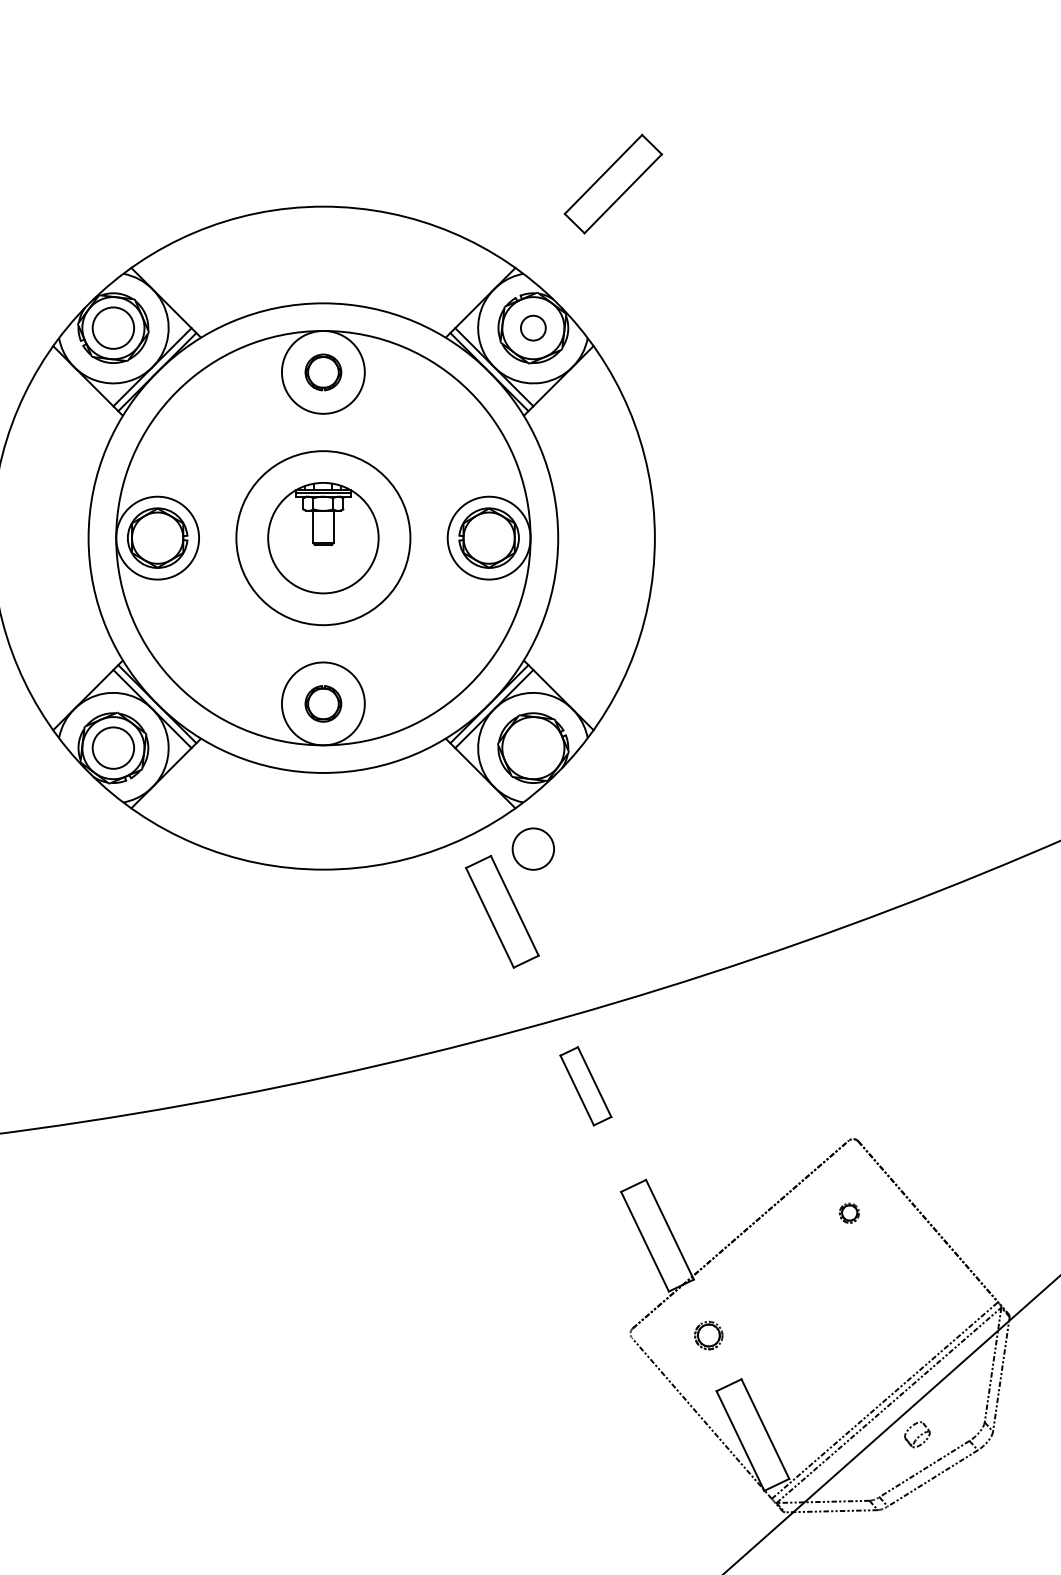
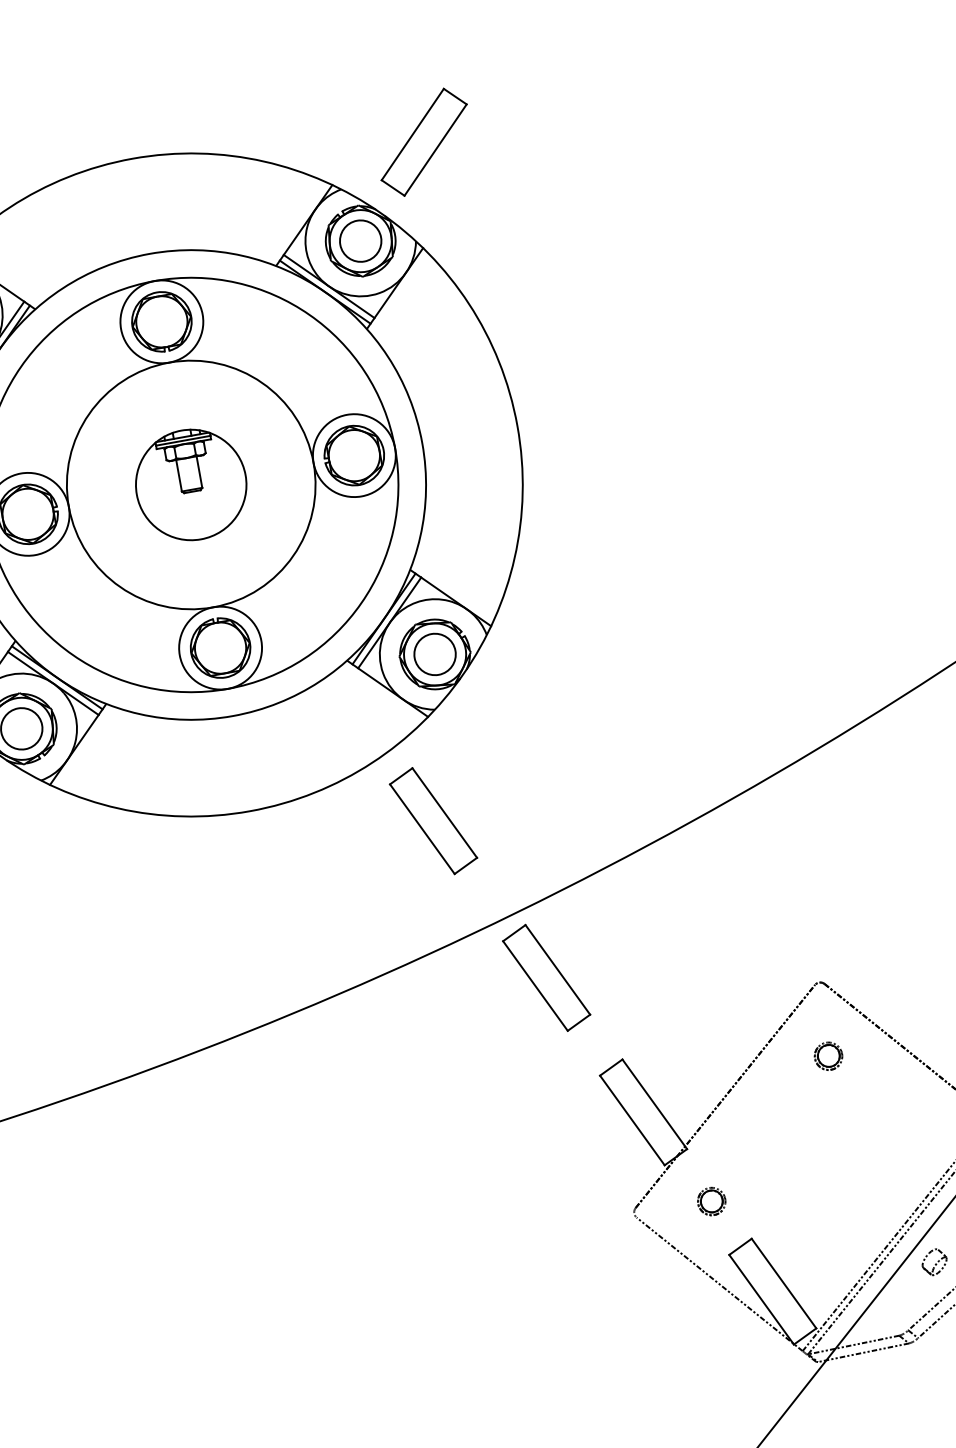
part: (613, 183) -> (424, 141), moved
circle: (533, 327) -> (360, 240), size x1.67
part: (323, 372) -> (161, 321), size x1.67
circle: (323, 537) -> (191, 484), size x1.43
part: (323, 703) -> (220, 647), size x1.67
circle: (532, 848) -> (434, 653), moved
part: (585, 1086) -> (546, 978), size x1.43
part: (849, 1212) -> (828, 1055), size x1.43

